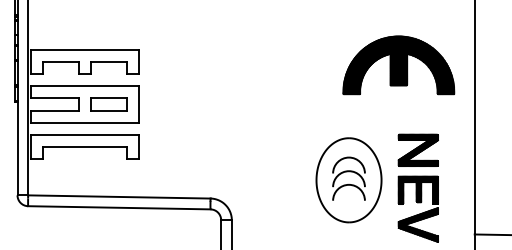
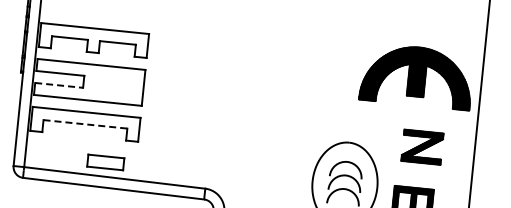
part: (398, 65) -> (416, 76), moved
part: (108, 104) -> (105, 162), moved
line: (55, 110) -> (59, 85), solid -> dashed
line: (85, 146) -> (86, 124), solid -> dashed
part: (417, 149) -> (421, 146), moved

